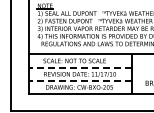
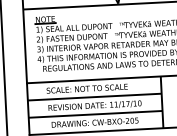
line: (80, 67) -> (95, 96), dashed -> solid
line: (80, 81) -> (96, 114), dashed -> solid

